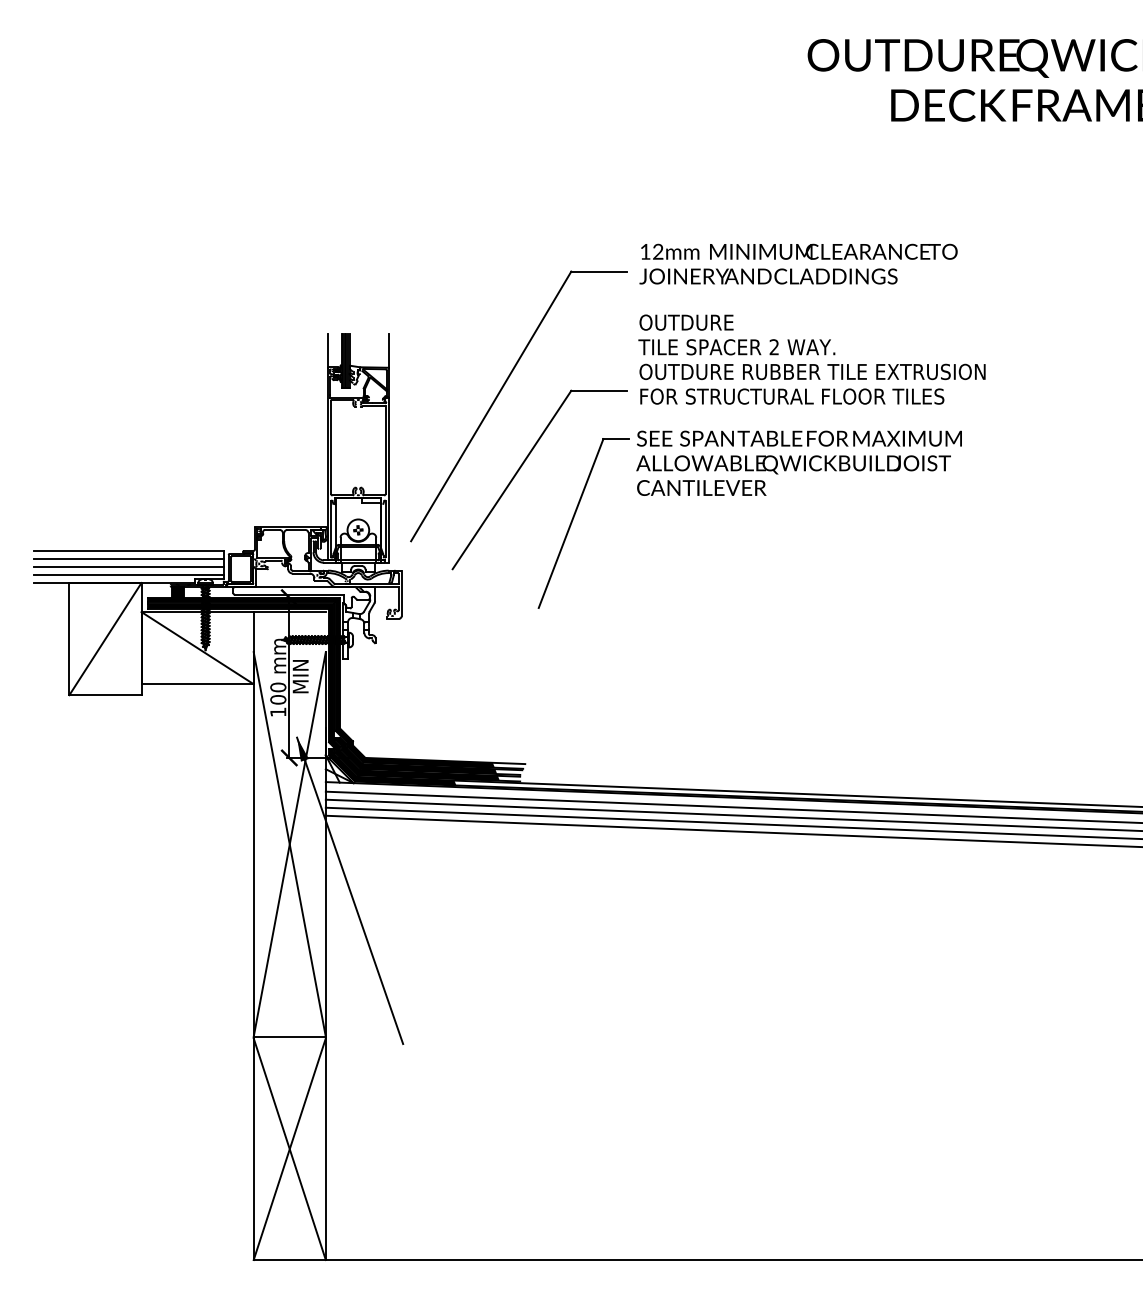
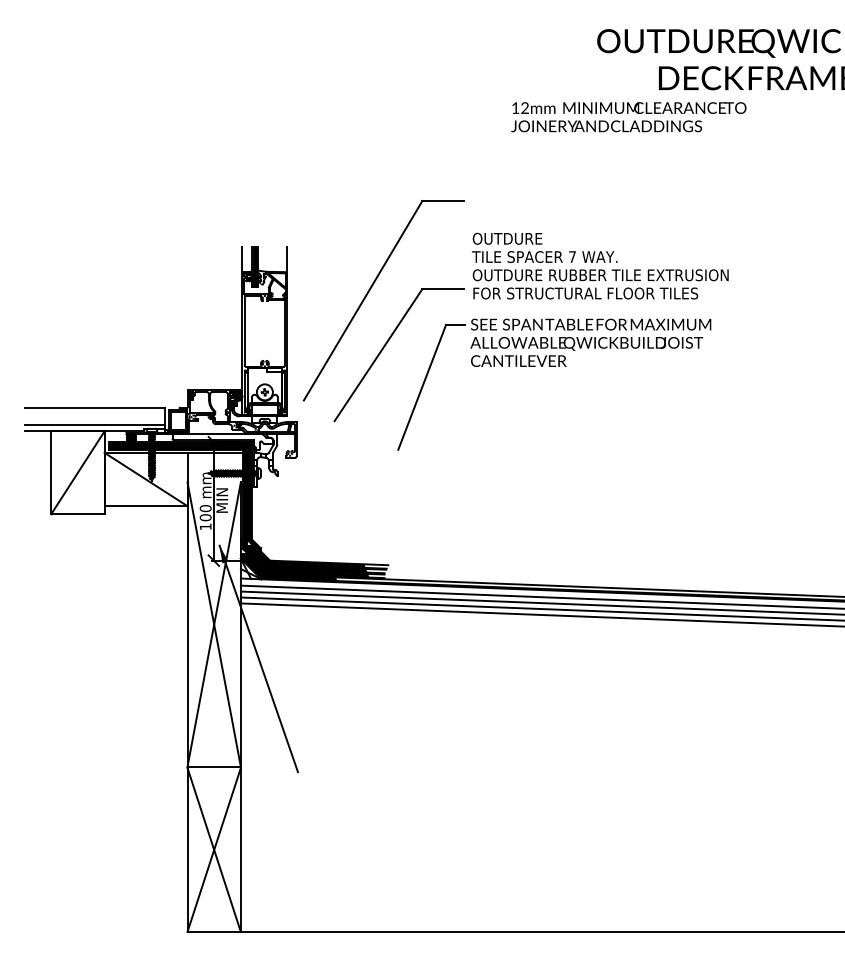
text: (798, 263) -> (628, 116), moved
text: (773, 347) -> (571, 257), 2 -> 7
line: (128, 558) -> (94, 413), removed
line: (128, 566) -> (94, 419), removed

